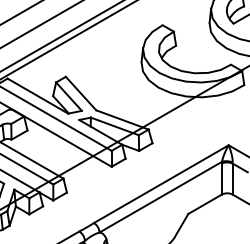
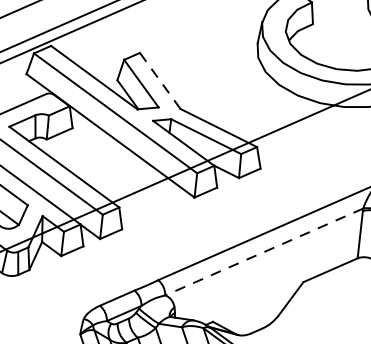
line: (81, 93) -> (160, 80), solid -> dashed
line: (160, 197) -> (263, 252), solid -> dashed

